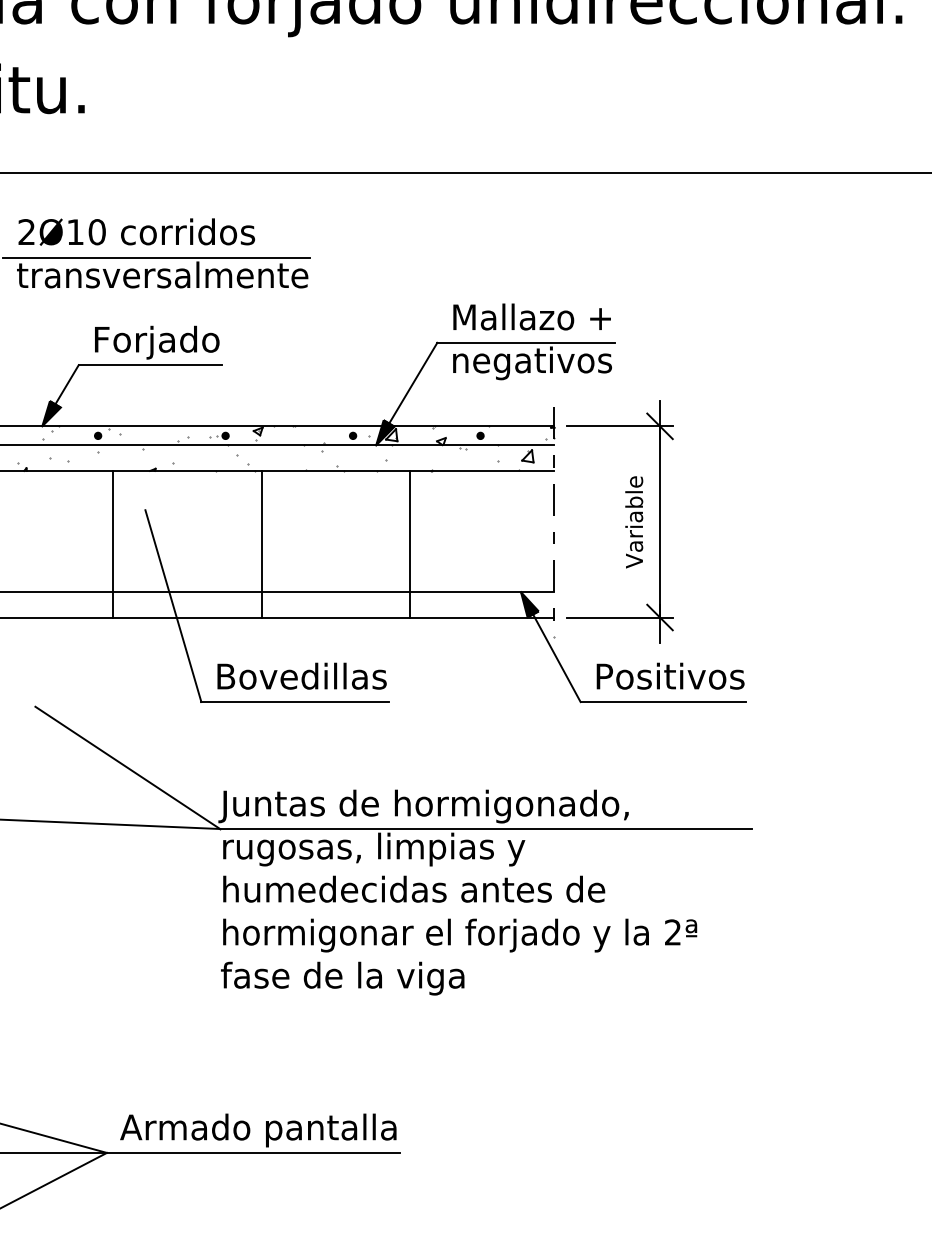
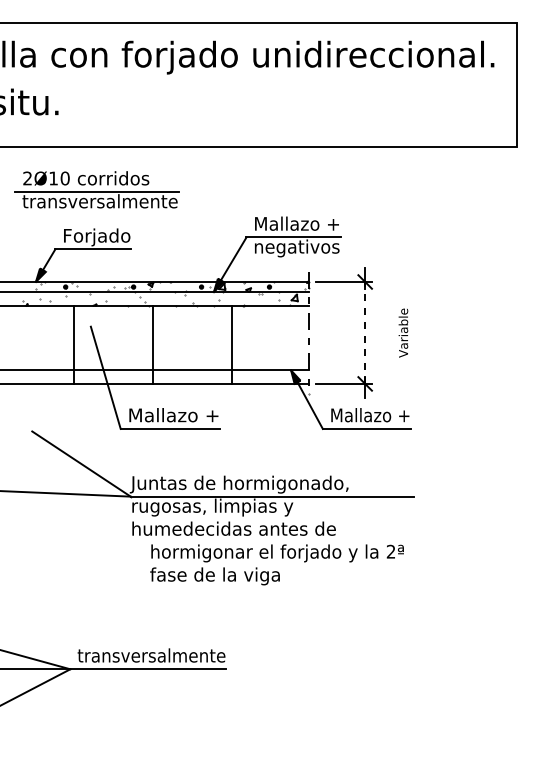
text: (634, 521) -> (403, 332), moved
line: (660, 521) -> (365, 332), solid -> dashed
text: (304, 676) -> (175, 415), Bovedillas -> Mallazo +
text: (670, 676) -> (370, 415), Positivos -> Mallazo +
text: (458, 956) -> (276, 564), moved
text: (259, 1130) -> (151, 657), Armado pantalla -> transversalmente

